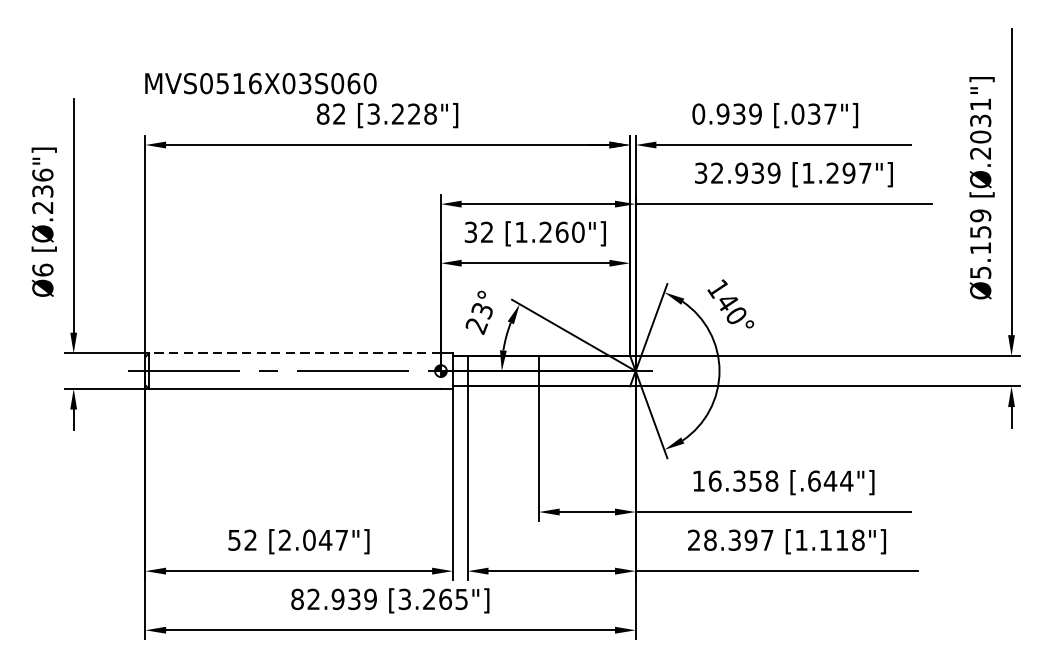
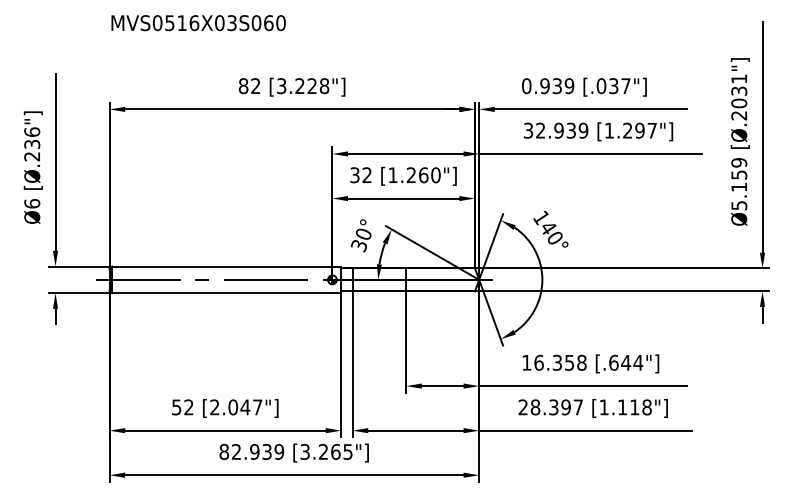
text: (260, 84) -> (198, 23), moved
text: (479, 318) -> (361, 240), 23° -> 30°
line: (293, 353) -> (221, 266), dashed -> solid

